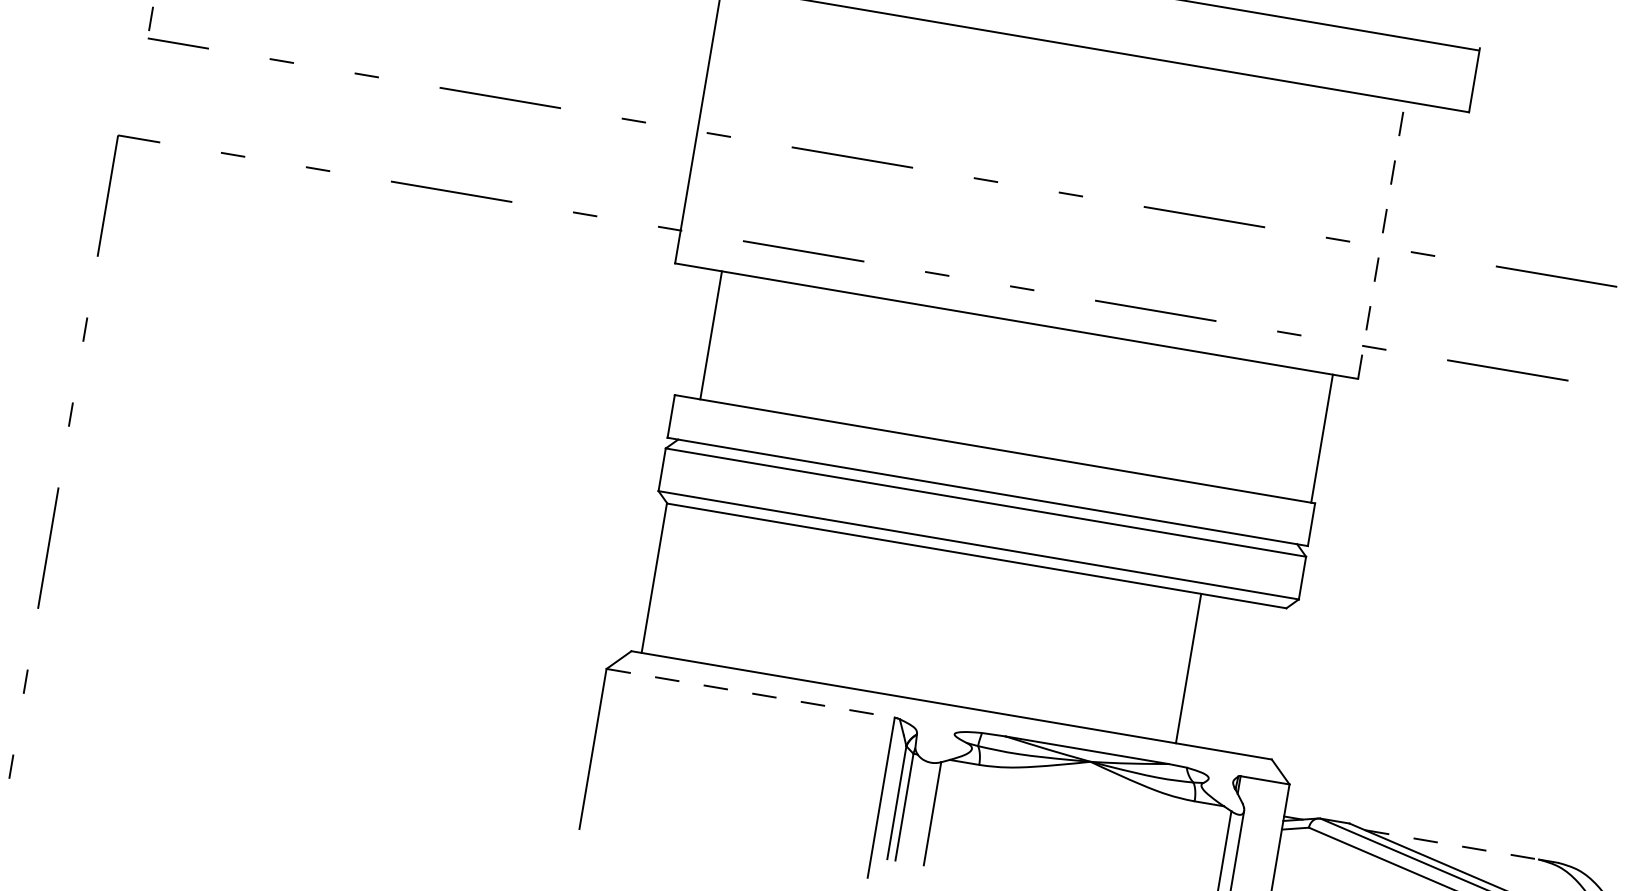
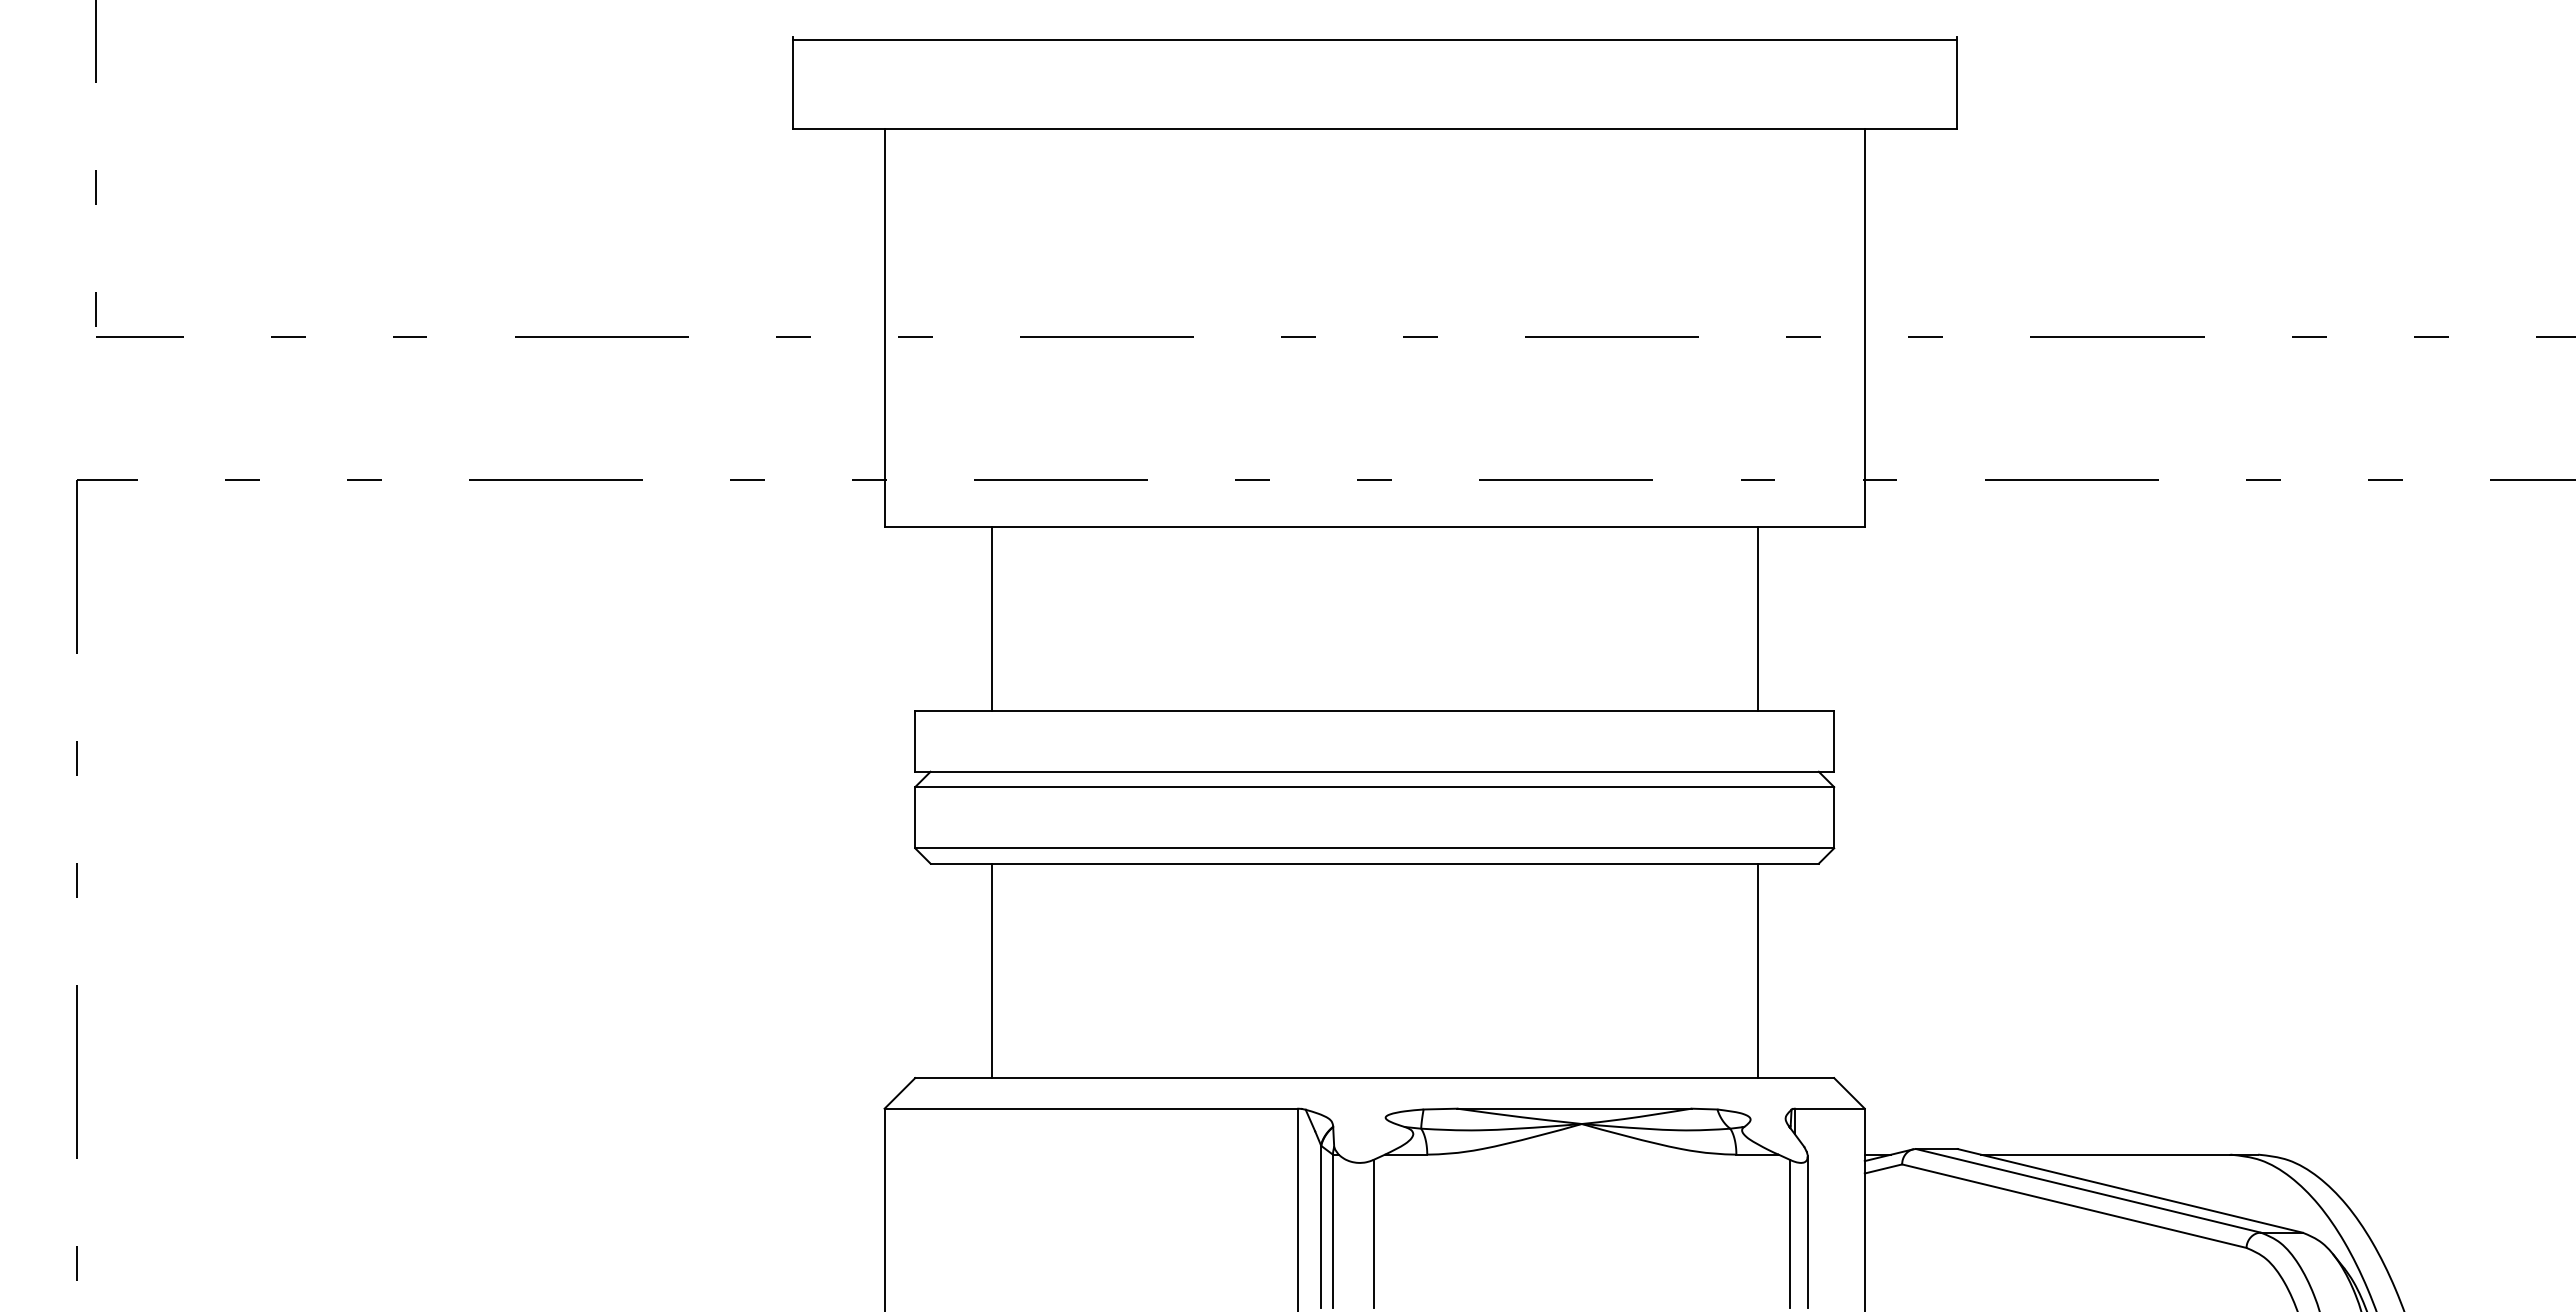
line: (1381, 240) -> (1864, 327), dashed -> solid
line: (710, 335) -> (991, 618), moved
line: (1322, 438) -> (1757, 618), moved
line: (654, 577) -> (991, 970), moved
line: (1188, 668) -> (1757, 970), moved
line: (750, 693) -> (1091, 1108), dashed -> solid
line: (1451, 844) -> (2105, 1154), dashed -> solid

